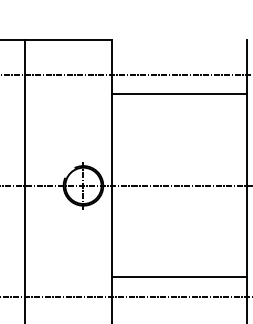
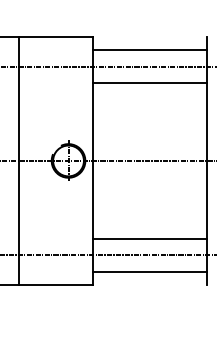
line: (178, 55) -> (149, 50), added
line: (178, 316) -> (149, 271), added

